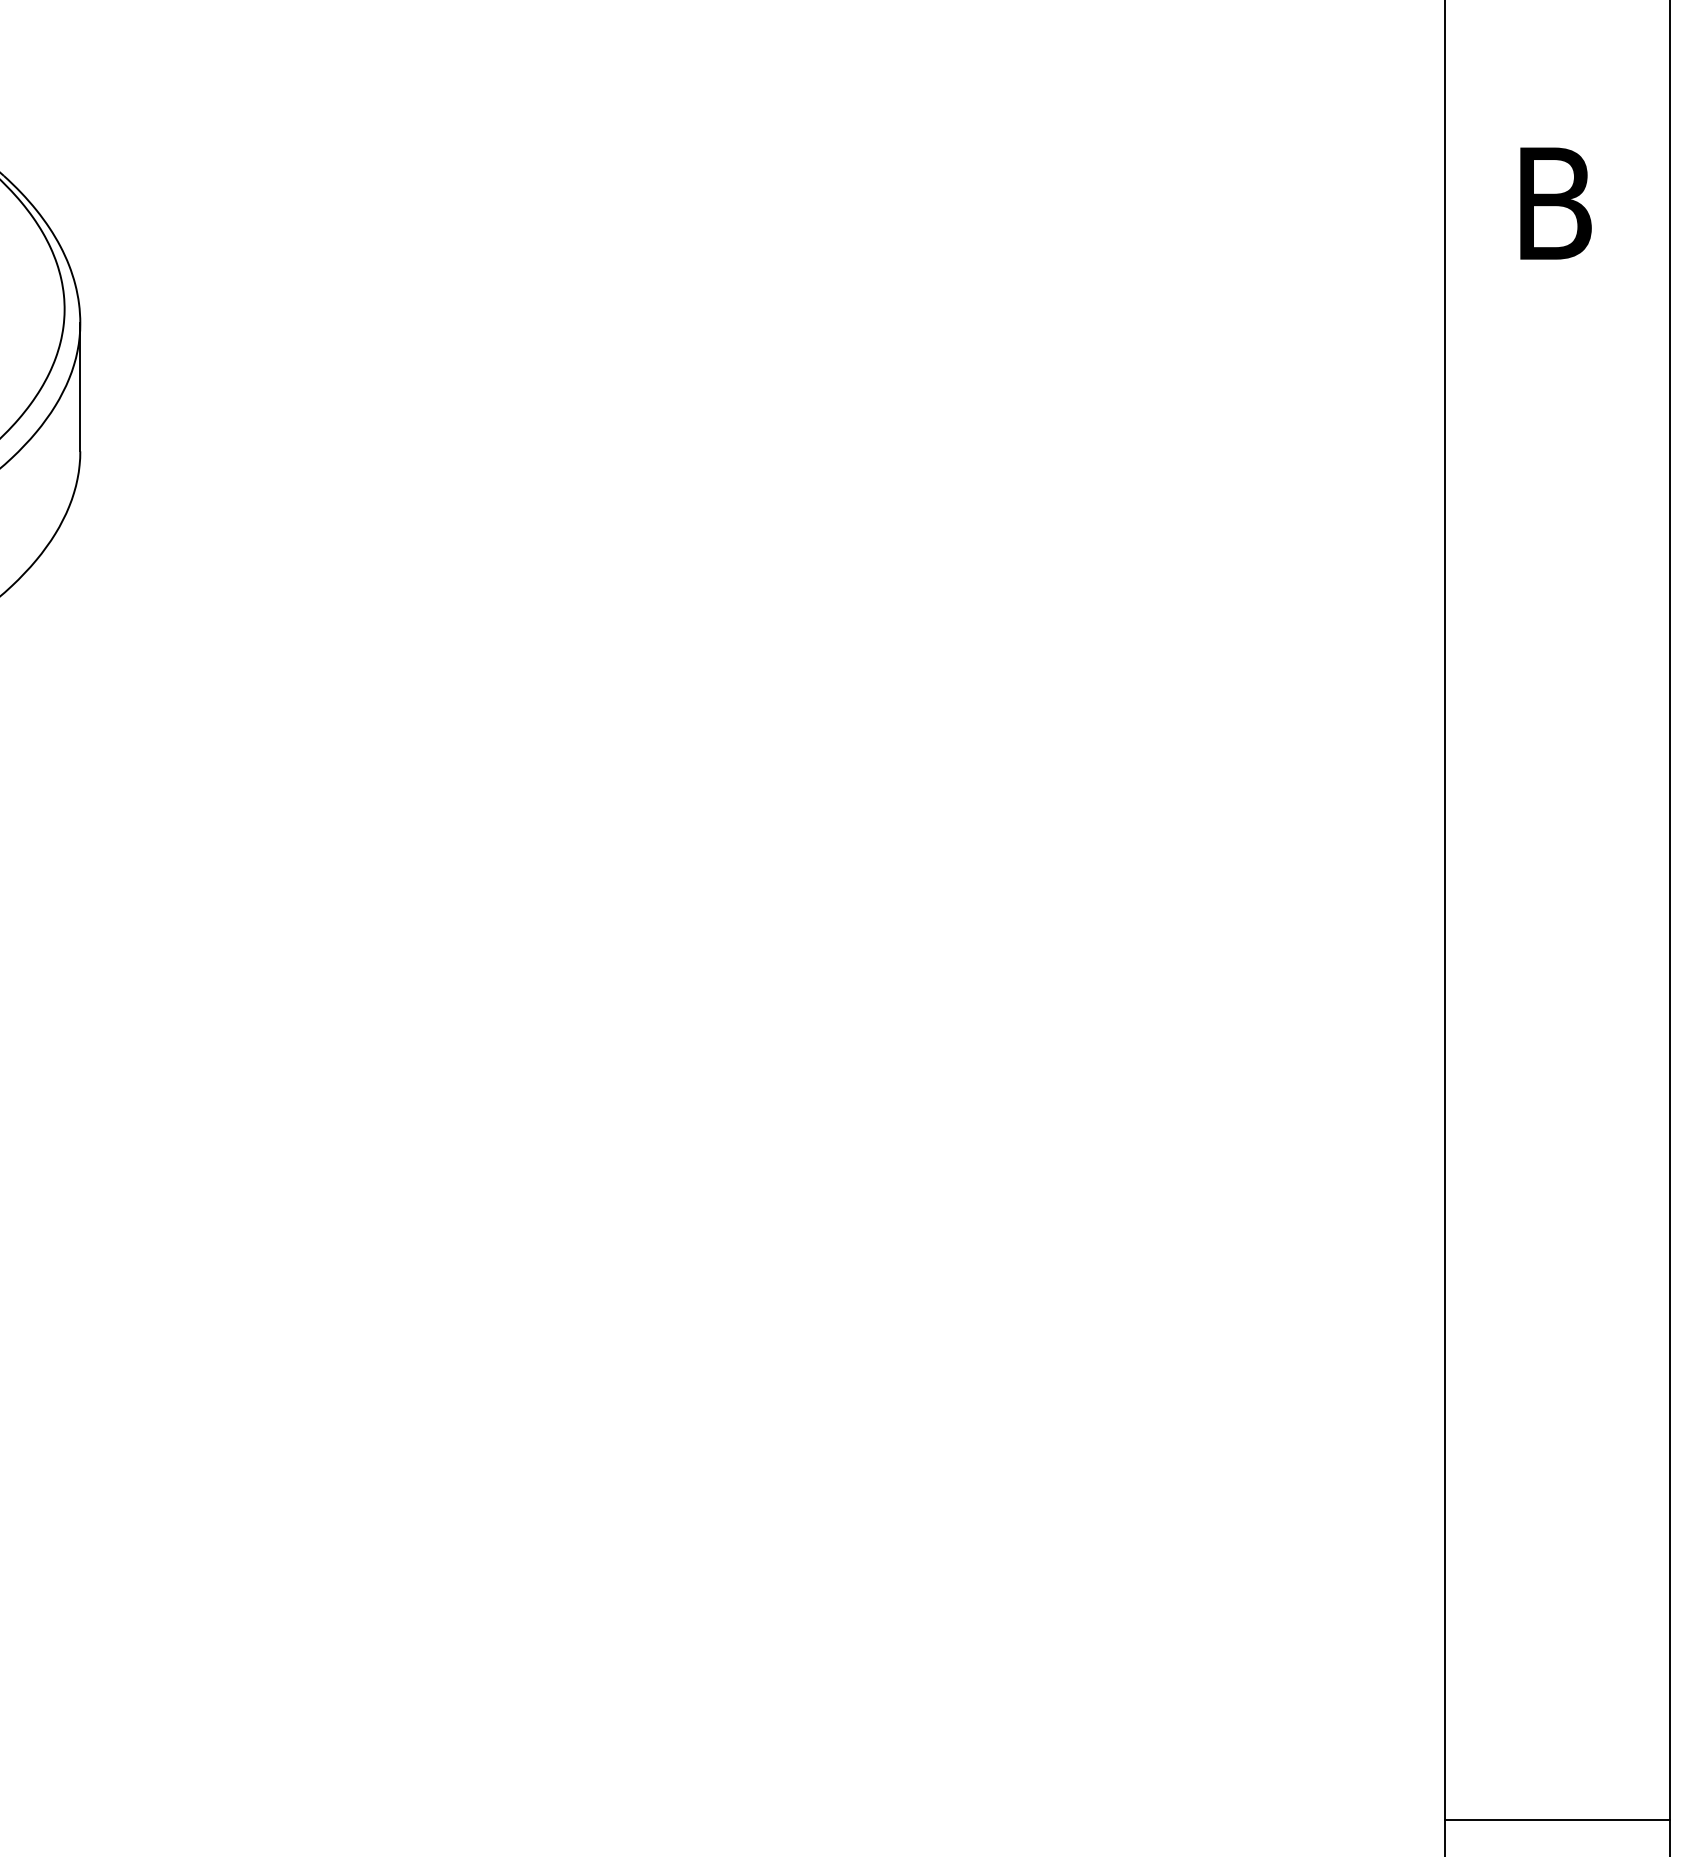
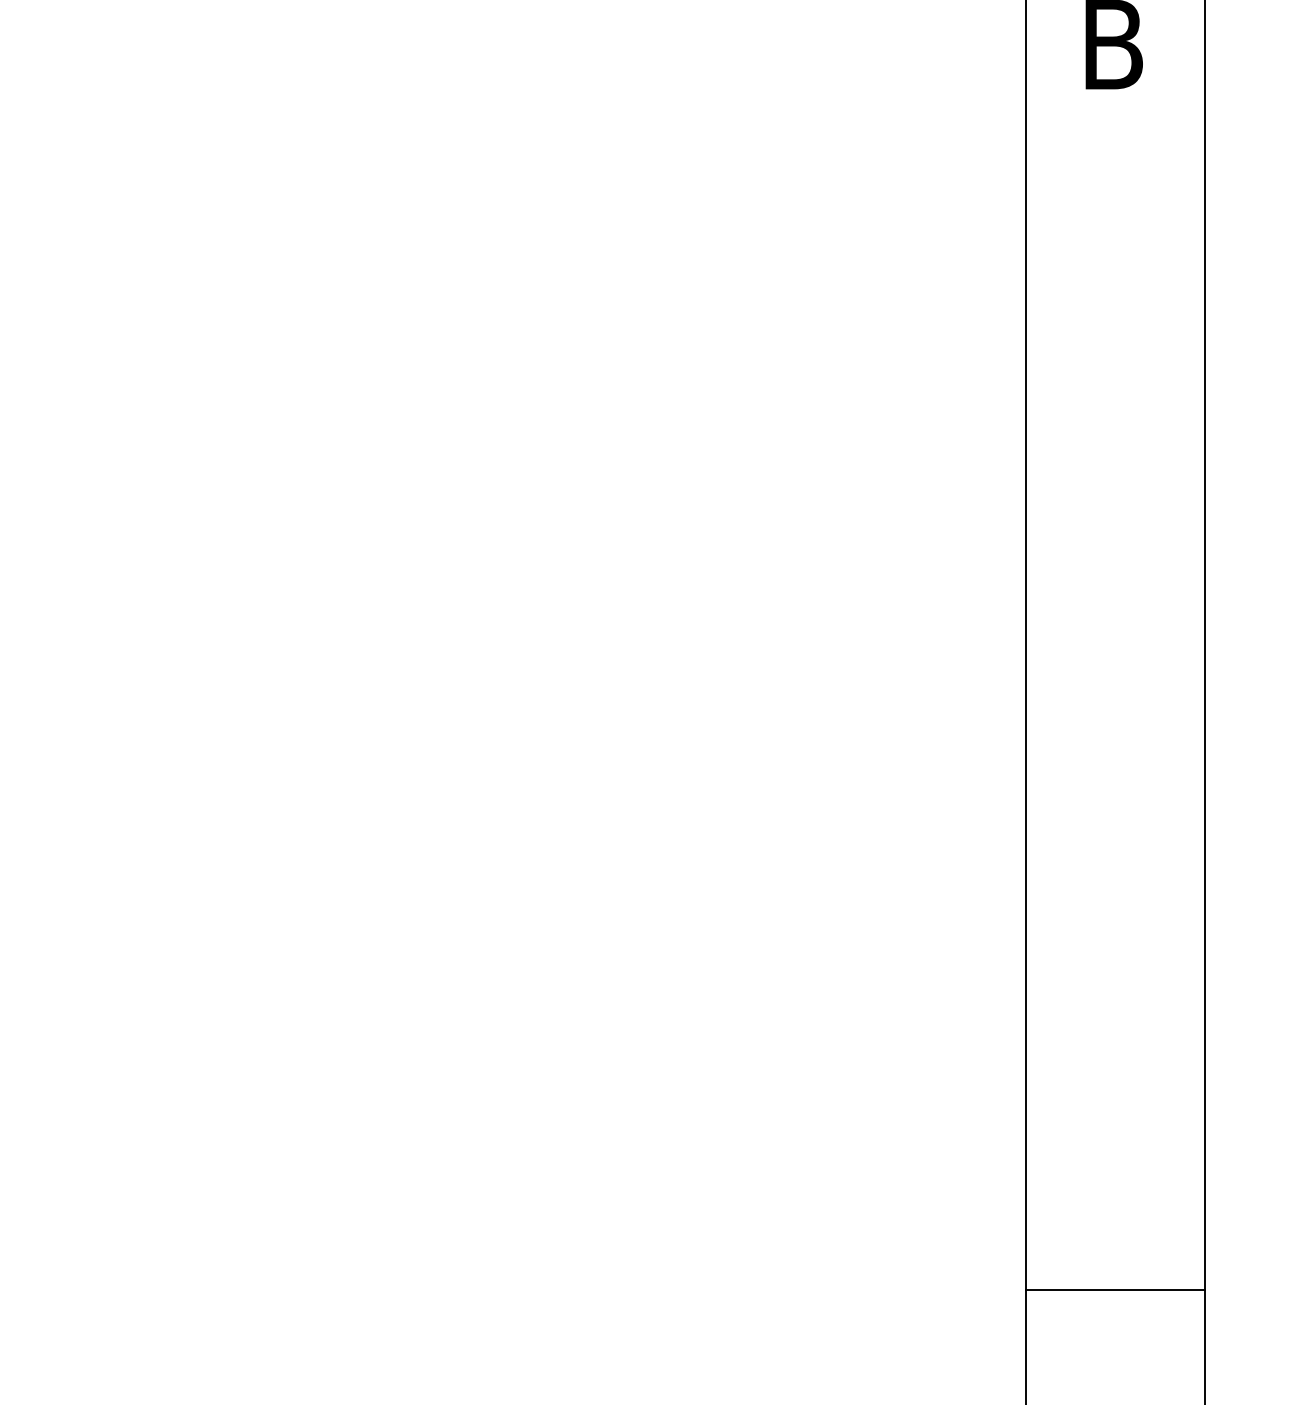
line: (1557, 1820) -> (1115, 1290), moved

